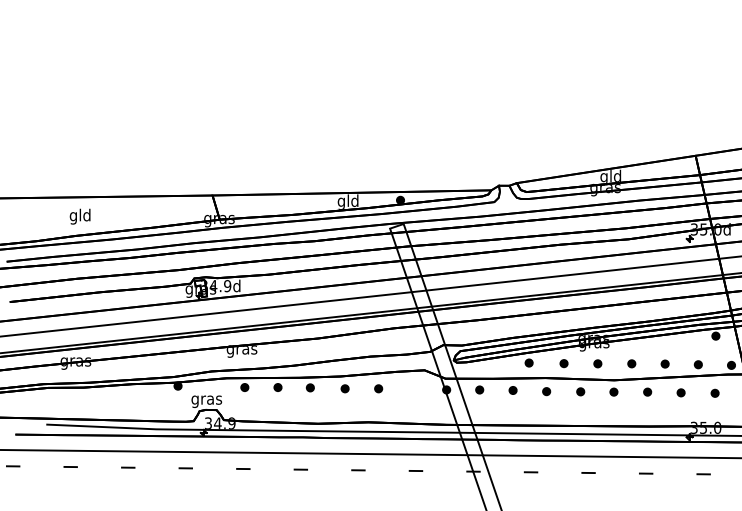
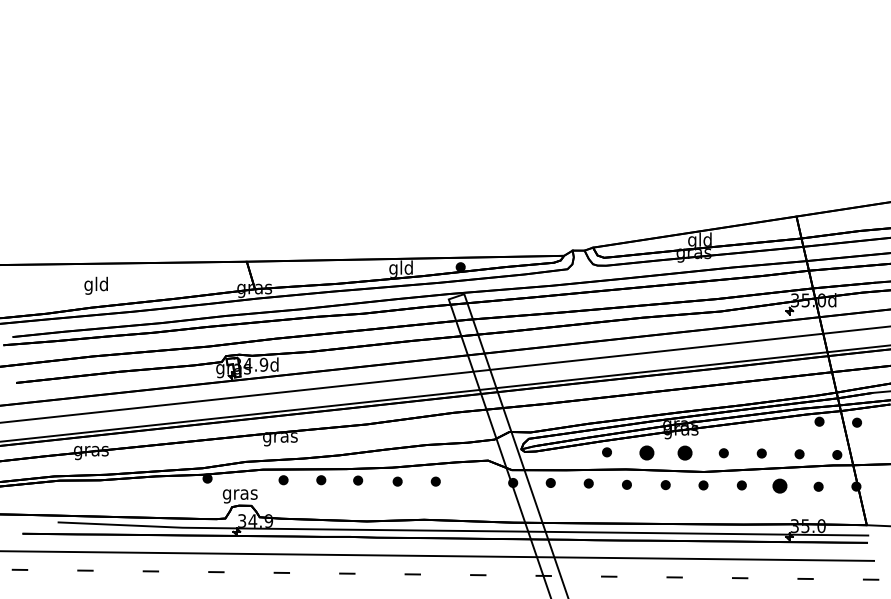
part: (563, 363) -> (646, 452), size x1.6
part: (598, 364) -> (685, 453), size x1.6
part: (680, 393) -> (779, 486), size x1.6

